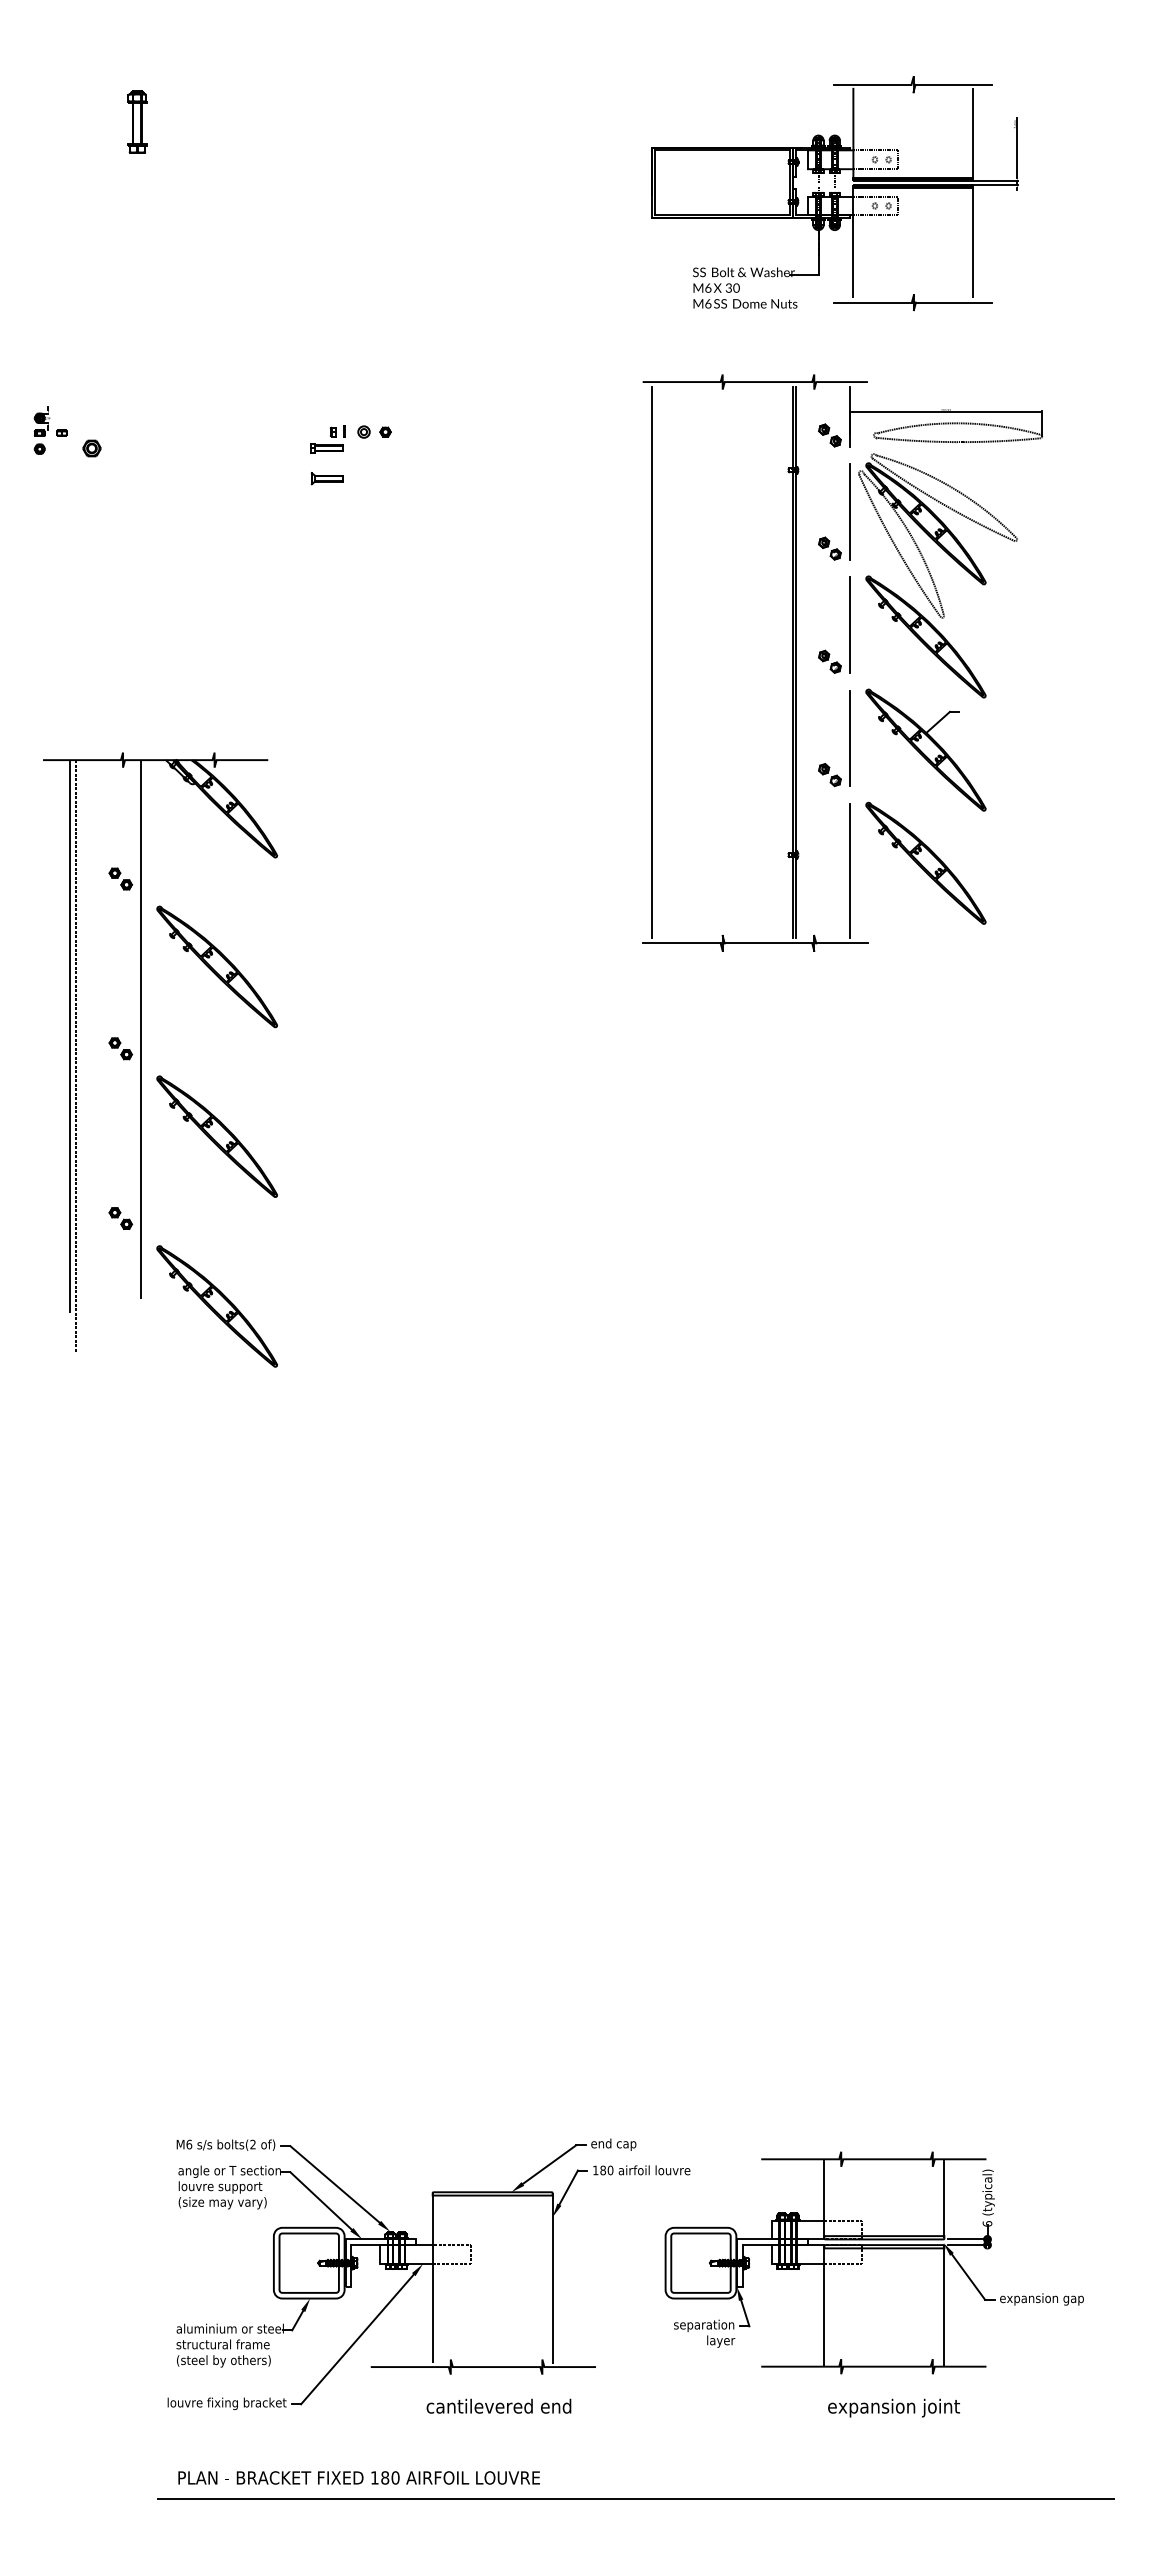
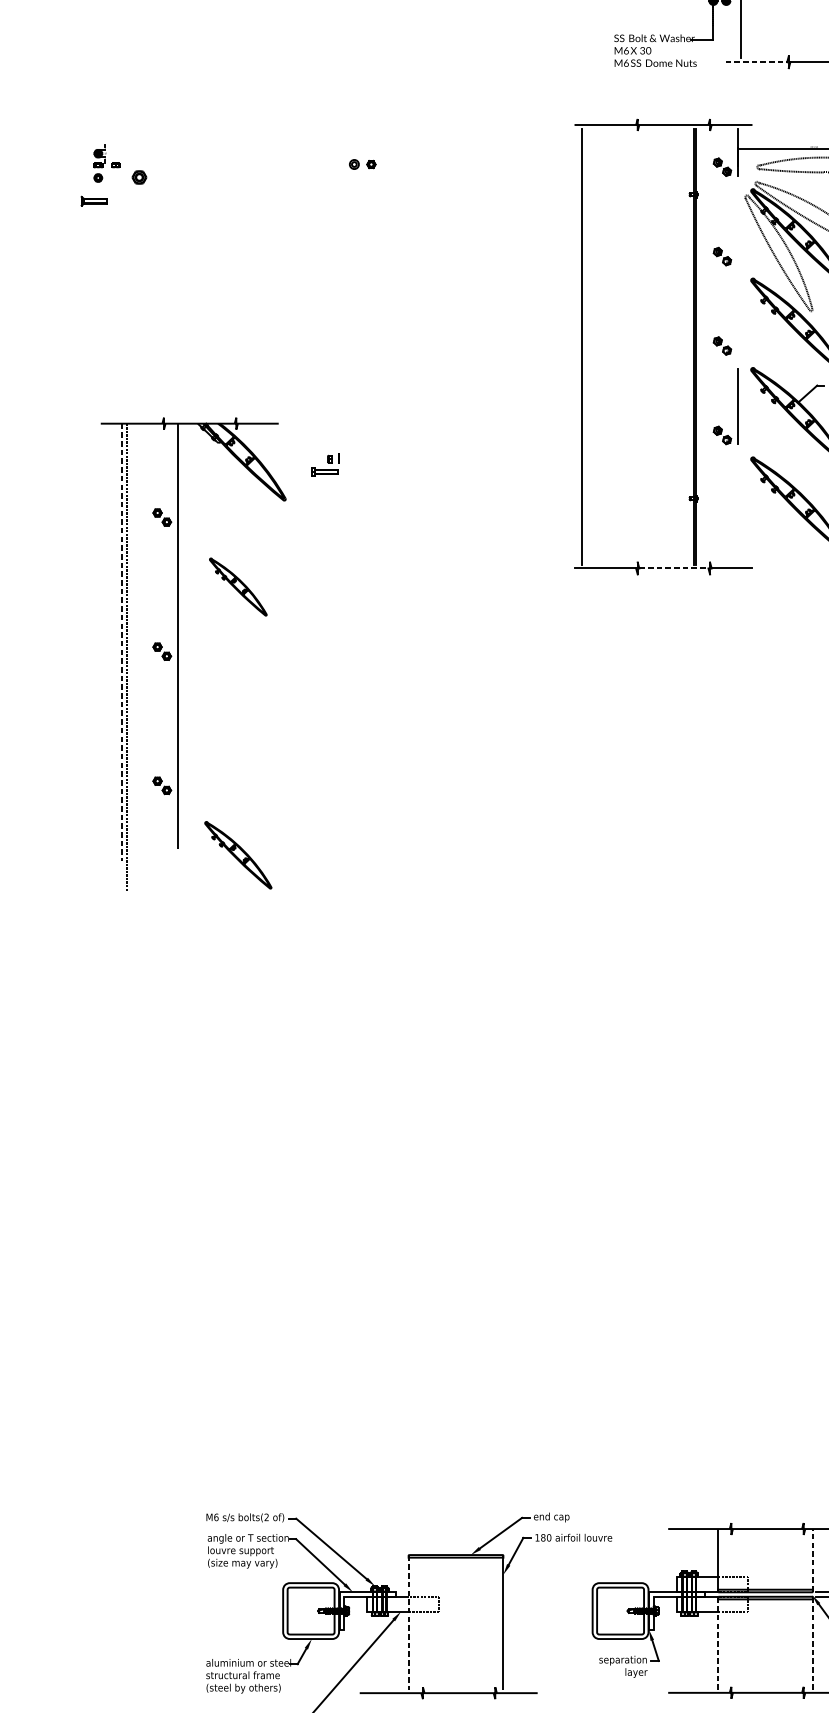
line: (872, 302) -> (756, 62), solid -> dashed
part: (327, 439) -> (325, 465), moved
part: (326, 478) -> (93, 201), moved
line: (849, 511) -> (737, 227), removed
line: (849, 625) -> (737, 317), removed
line: (849, 870) -> (737, 510), removed
line: (768, 943) -> (673, 568), solid -> dashed
part: (216, 966) -> (237, 586), size x0.6
line: (70, 1036) -> (122, 642), solid -> dashed
part: (216, 1136) -> (237, 721), removed
part: (216, 1306) -> (237, 855), size x0.7
line: (944, 2198) -> (812, 1559), solid -> dashed
line: (432, 2277) -> (408, 1622), solid -> dashed
line: (824, 2306) -> (718, 1645), solid -> dashed
line: (944, 2306) -> (812, 1645), solid -> dashed

